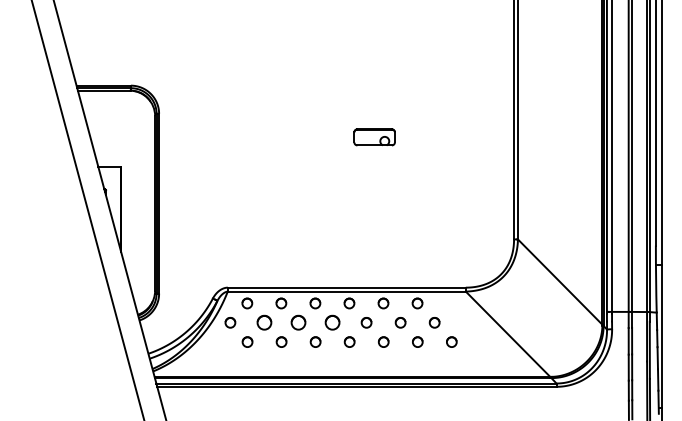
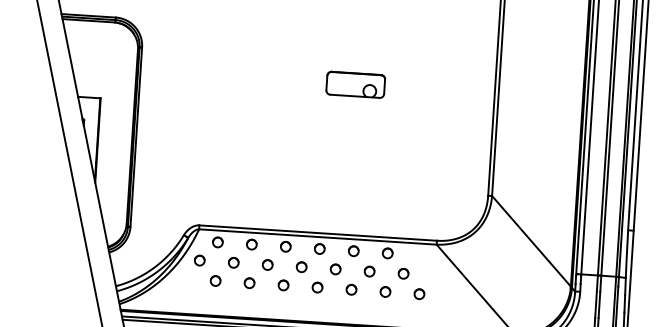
part: (374, 137) -> (355, 85), size x1.43
part: (264, 322) -> (233, 262), size x0.71
part: (298, 322) -> (267, 264), size x0.71
part: (332, 322) -> (301, 266), size x0.71

